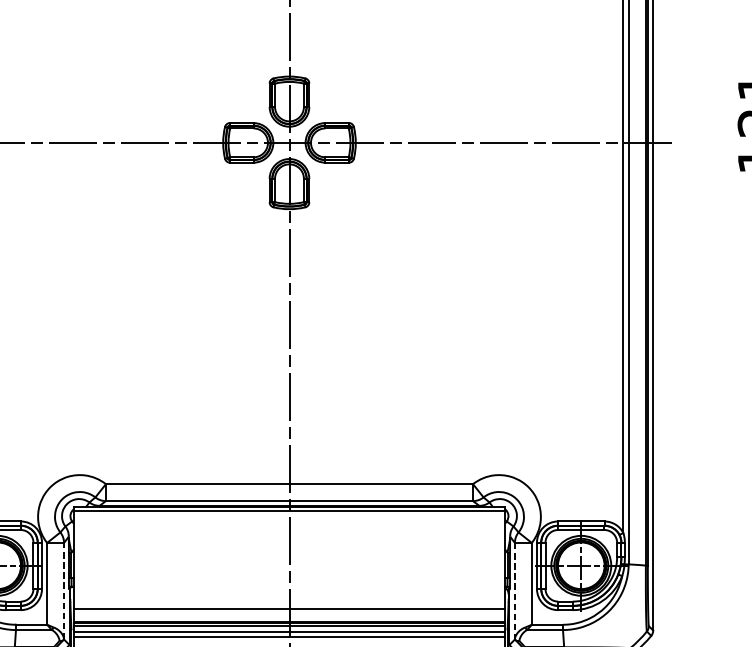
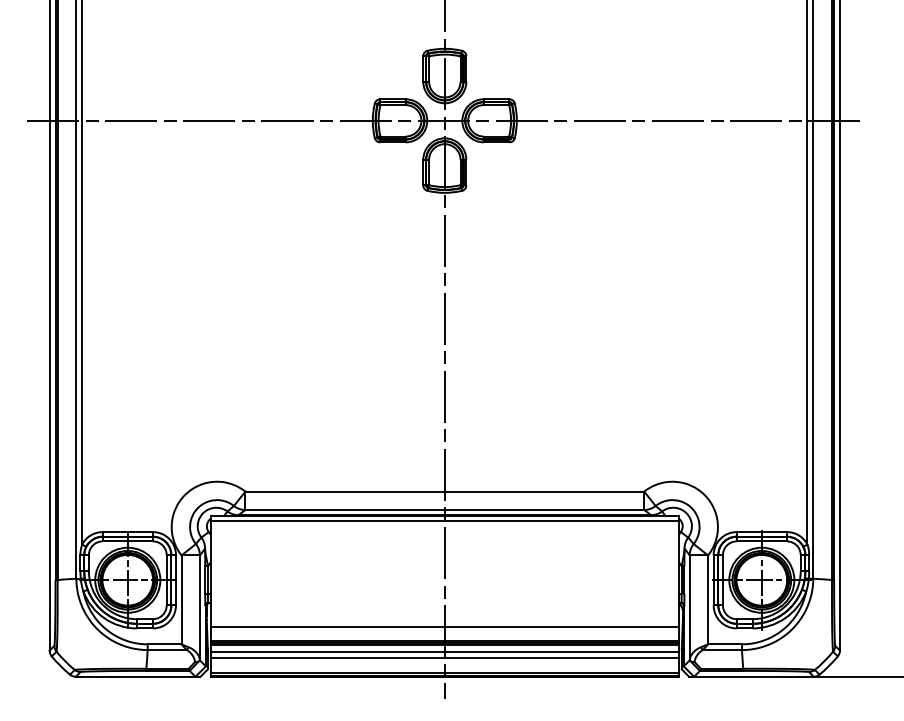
line: (63, 590) -> (199, 607), dashed -> solid
line: (514, 591) -> (689, 608), dashed -> solid

